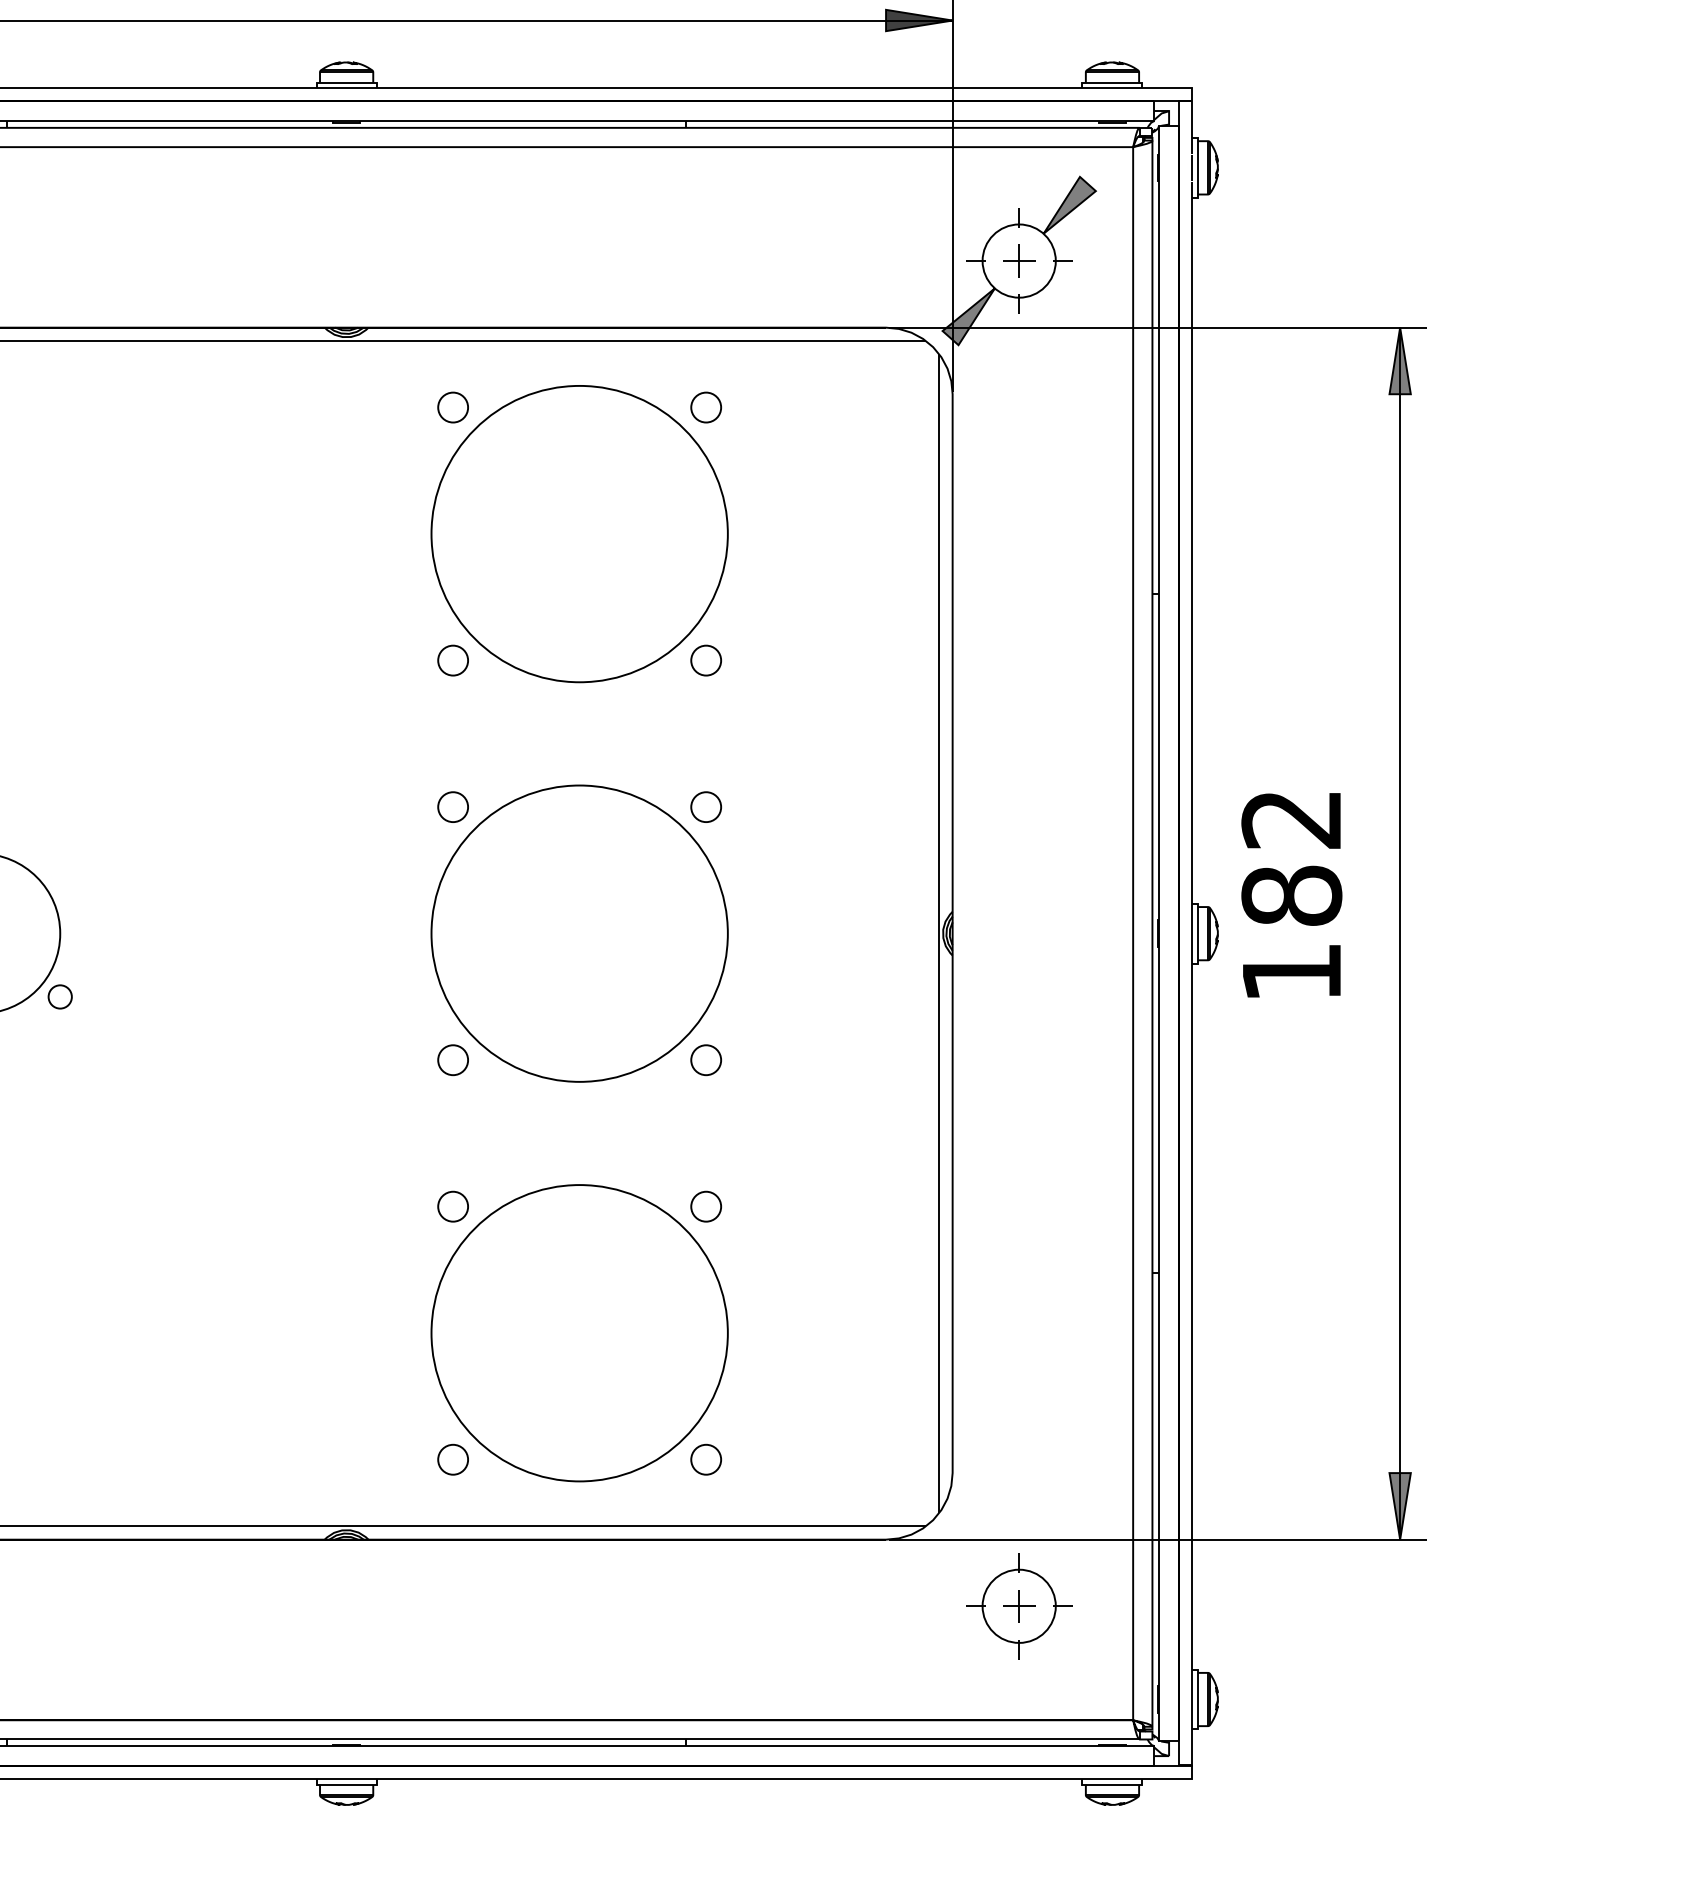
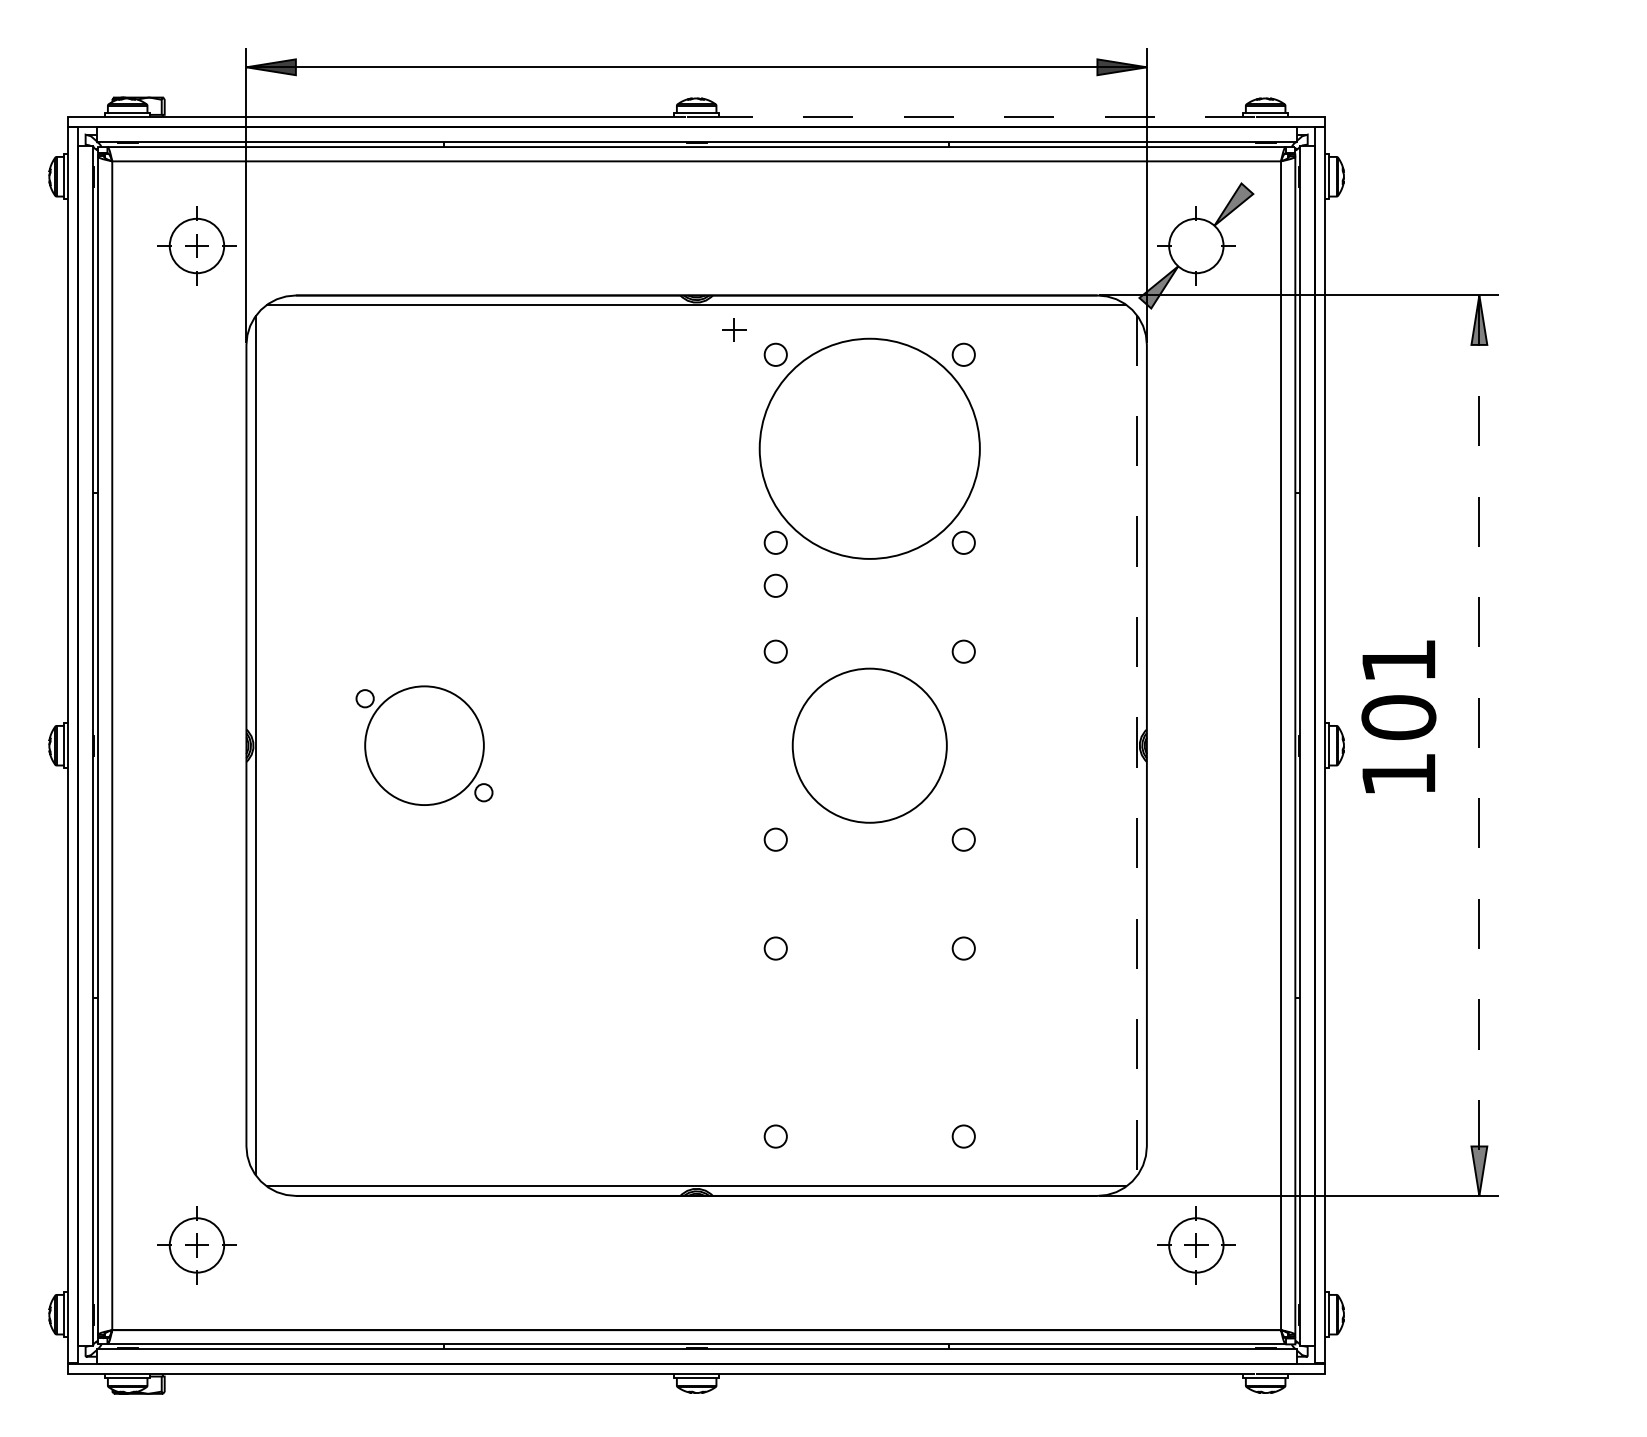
line: (728, 88) -> (980, 117), solid -> dashed
part: (1019, 260) -> (734, 329), moved
circle: (452, 718) -> (775, 585), added
text: (1291, 859) -> (1398, 690), 182 -> 101
circle: (579, 933) -> (869, 745), size x0.7
line: (938, 934) -> (1136, 746), solid -> dashed
line: (1400, 934) -> (1479, 746), solid -> dashed
circle: (579, 1333) -> (869, 1042), removed

